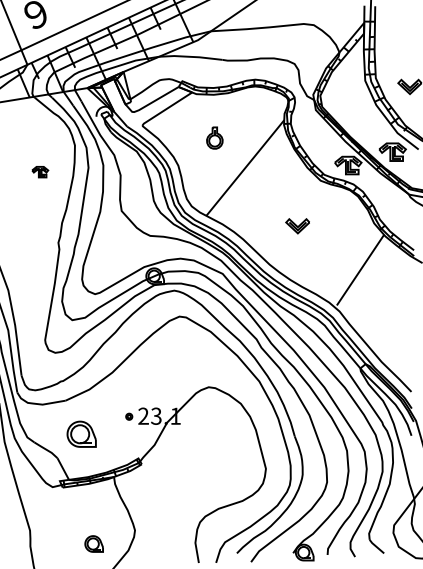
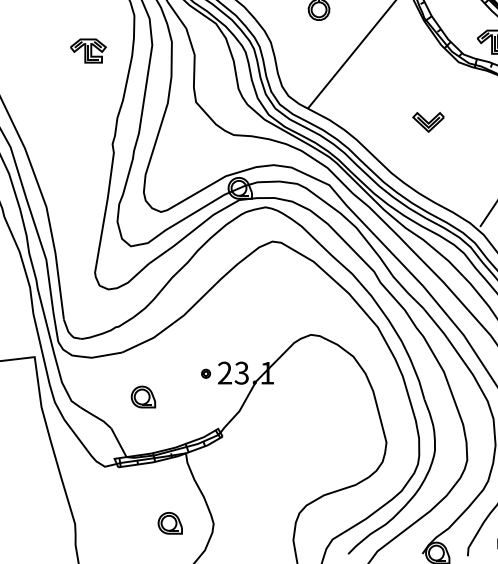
part: (40, 171) -> (88, 50), size x1.67
part: (81, 434) -> (143, 397), size x0.62
part: (93, 543) -> (169, 522), moved

